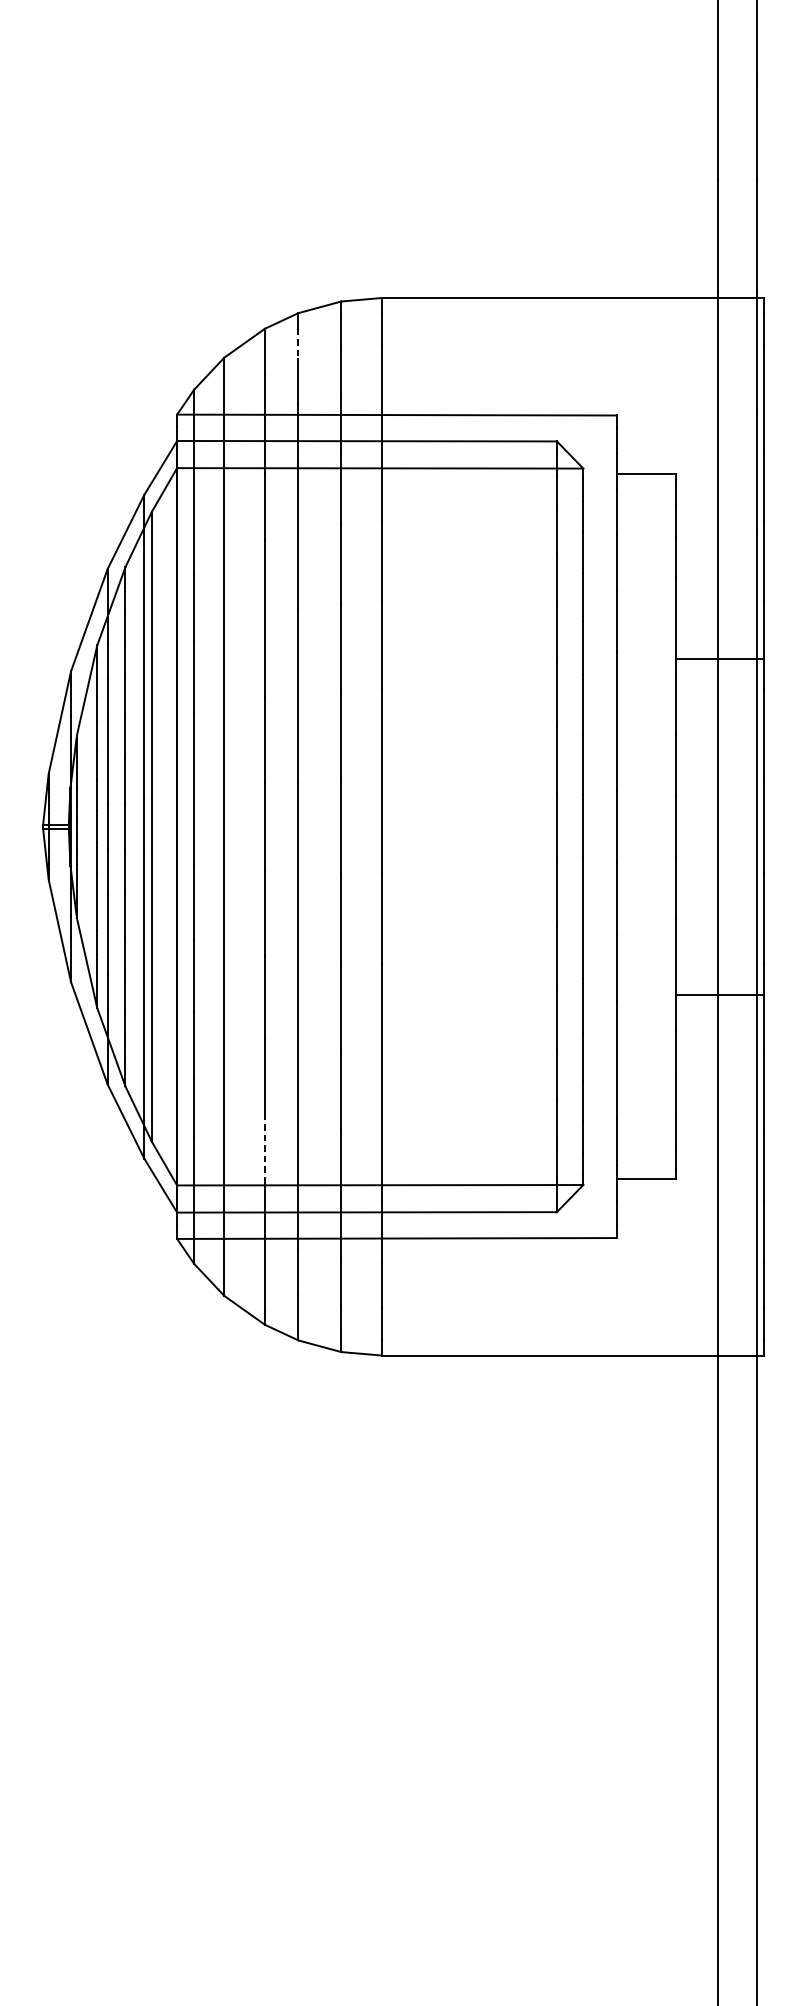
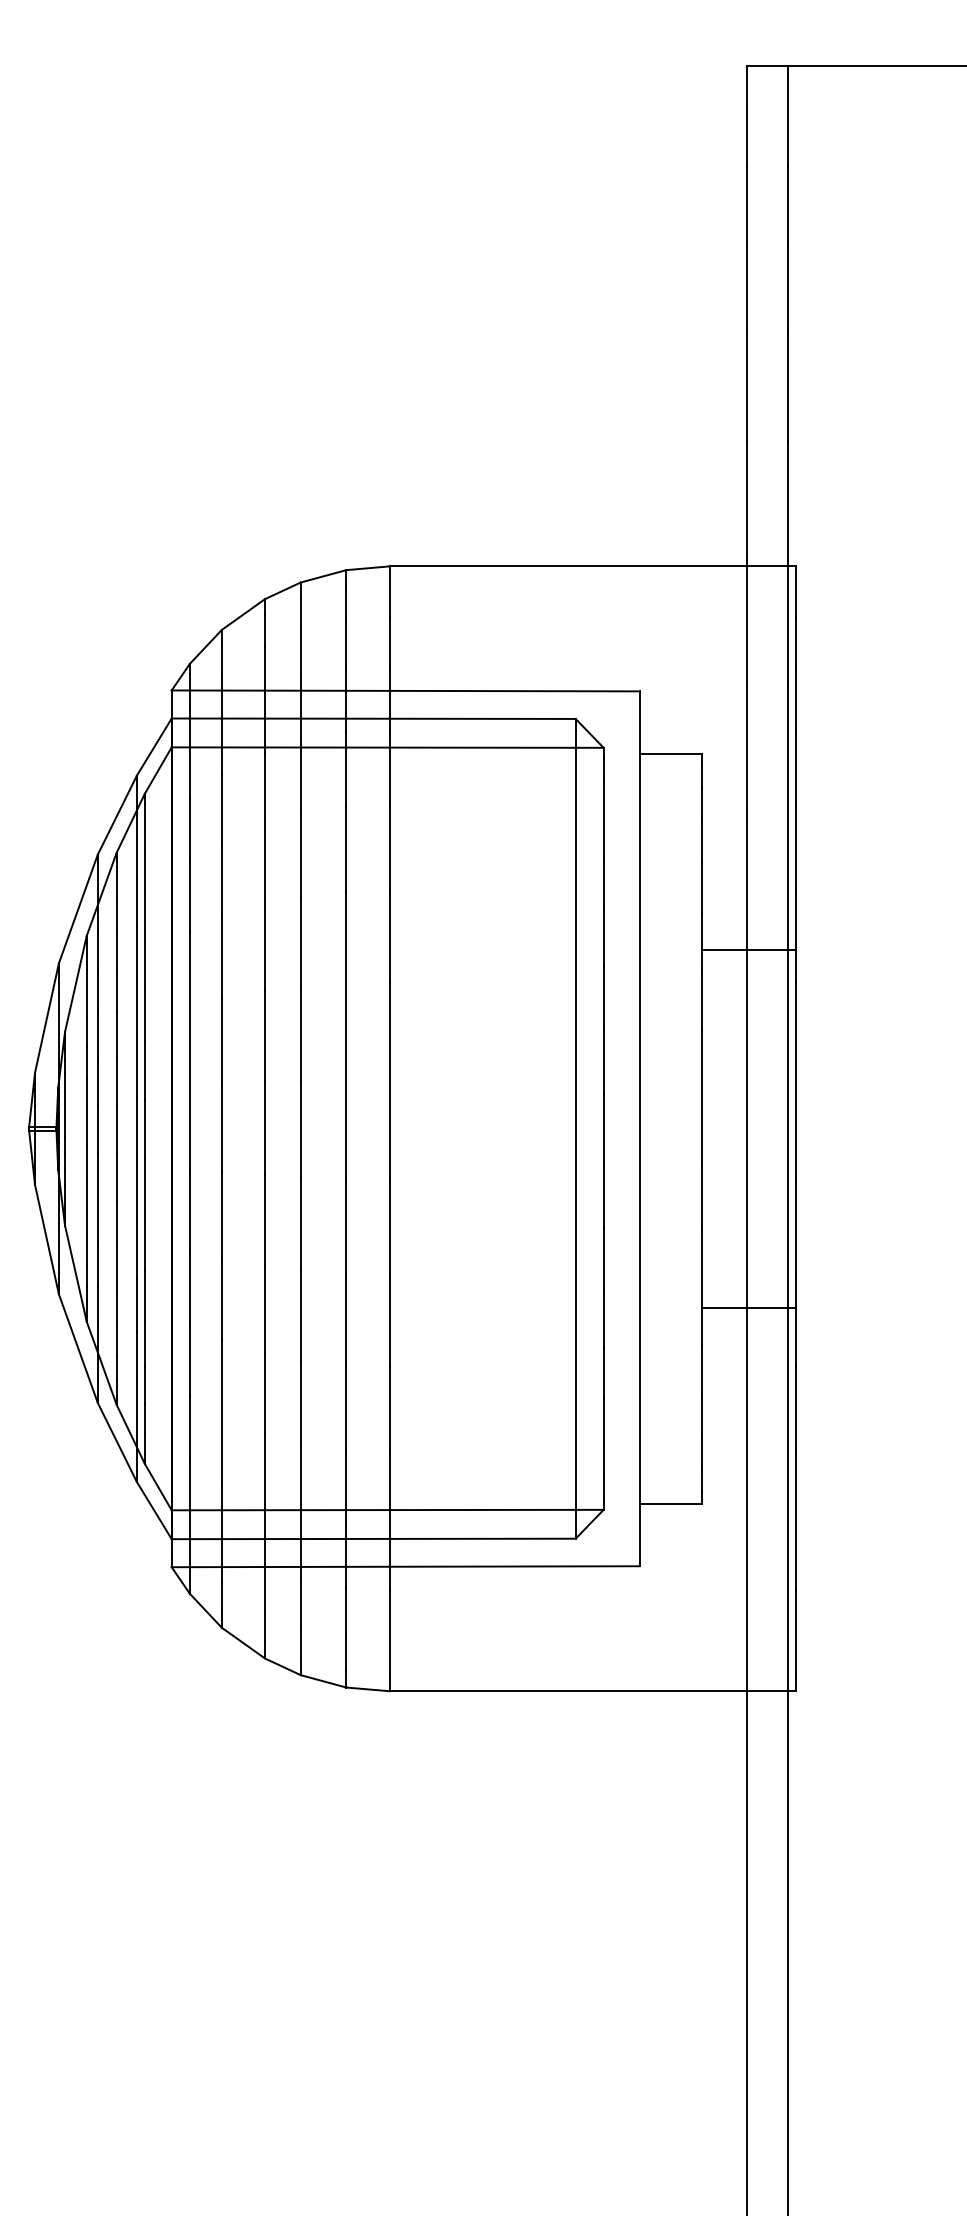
line: (298, 344) -> (300, 615), dashed -> solid
line: (265, 1147) -> (265, 1469), dashed -> solid

